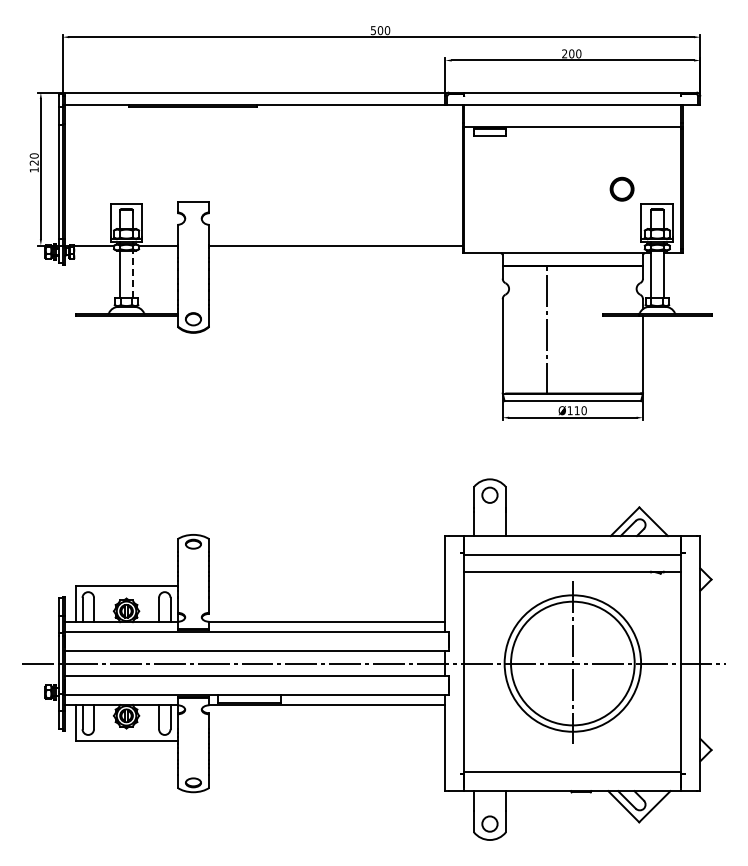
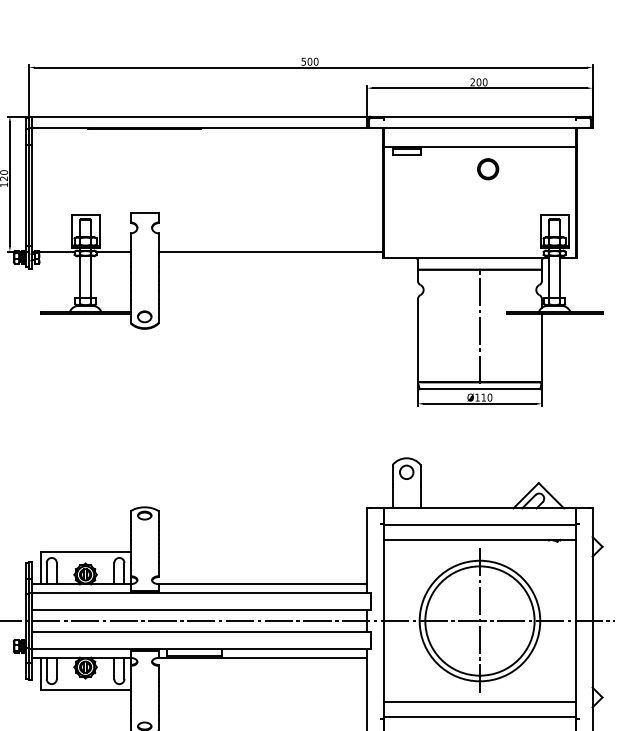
part: (621, 188) -> (487, 168), moved
line: (132, 274) -> (90, 277), dashed -> solid
line: (546, 329) -> (479, 325), moved
line: (572, 755) -> (479, 702), added

